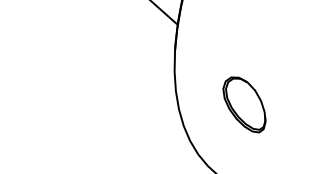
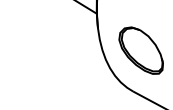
part: (243, 104) -> (140, 50), size x1.67

